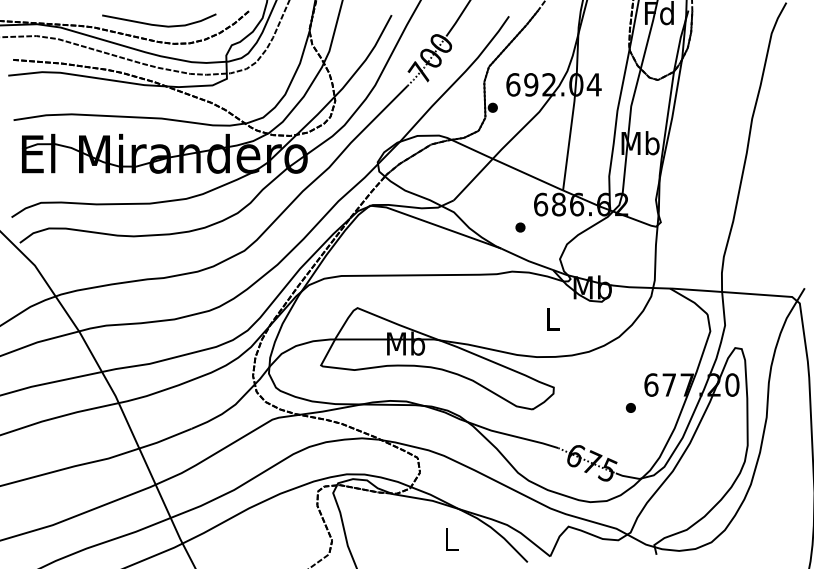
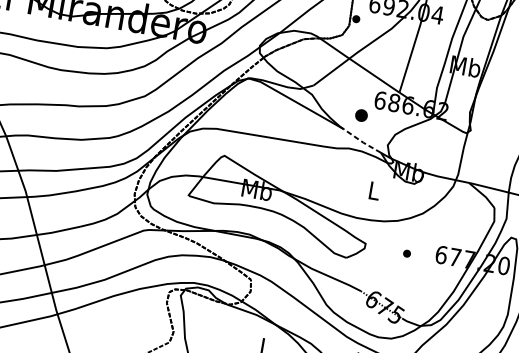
part: (520, 227) -> (361, 115), size x1.6
line: (527, 260) -> (362, 141), solid -> dashed
part: (630, 407) -> (406, 253), moved

